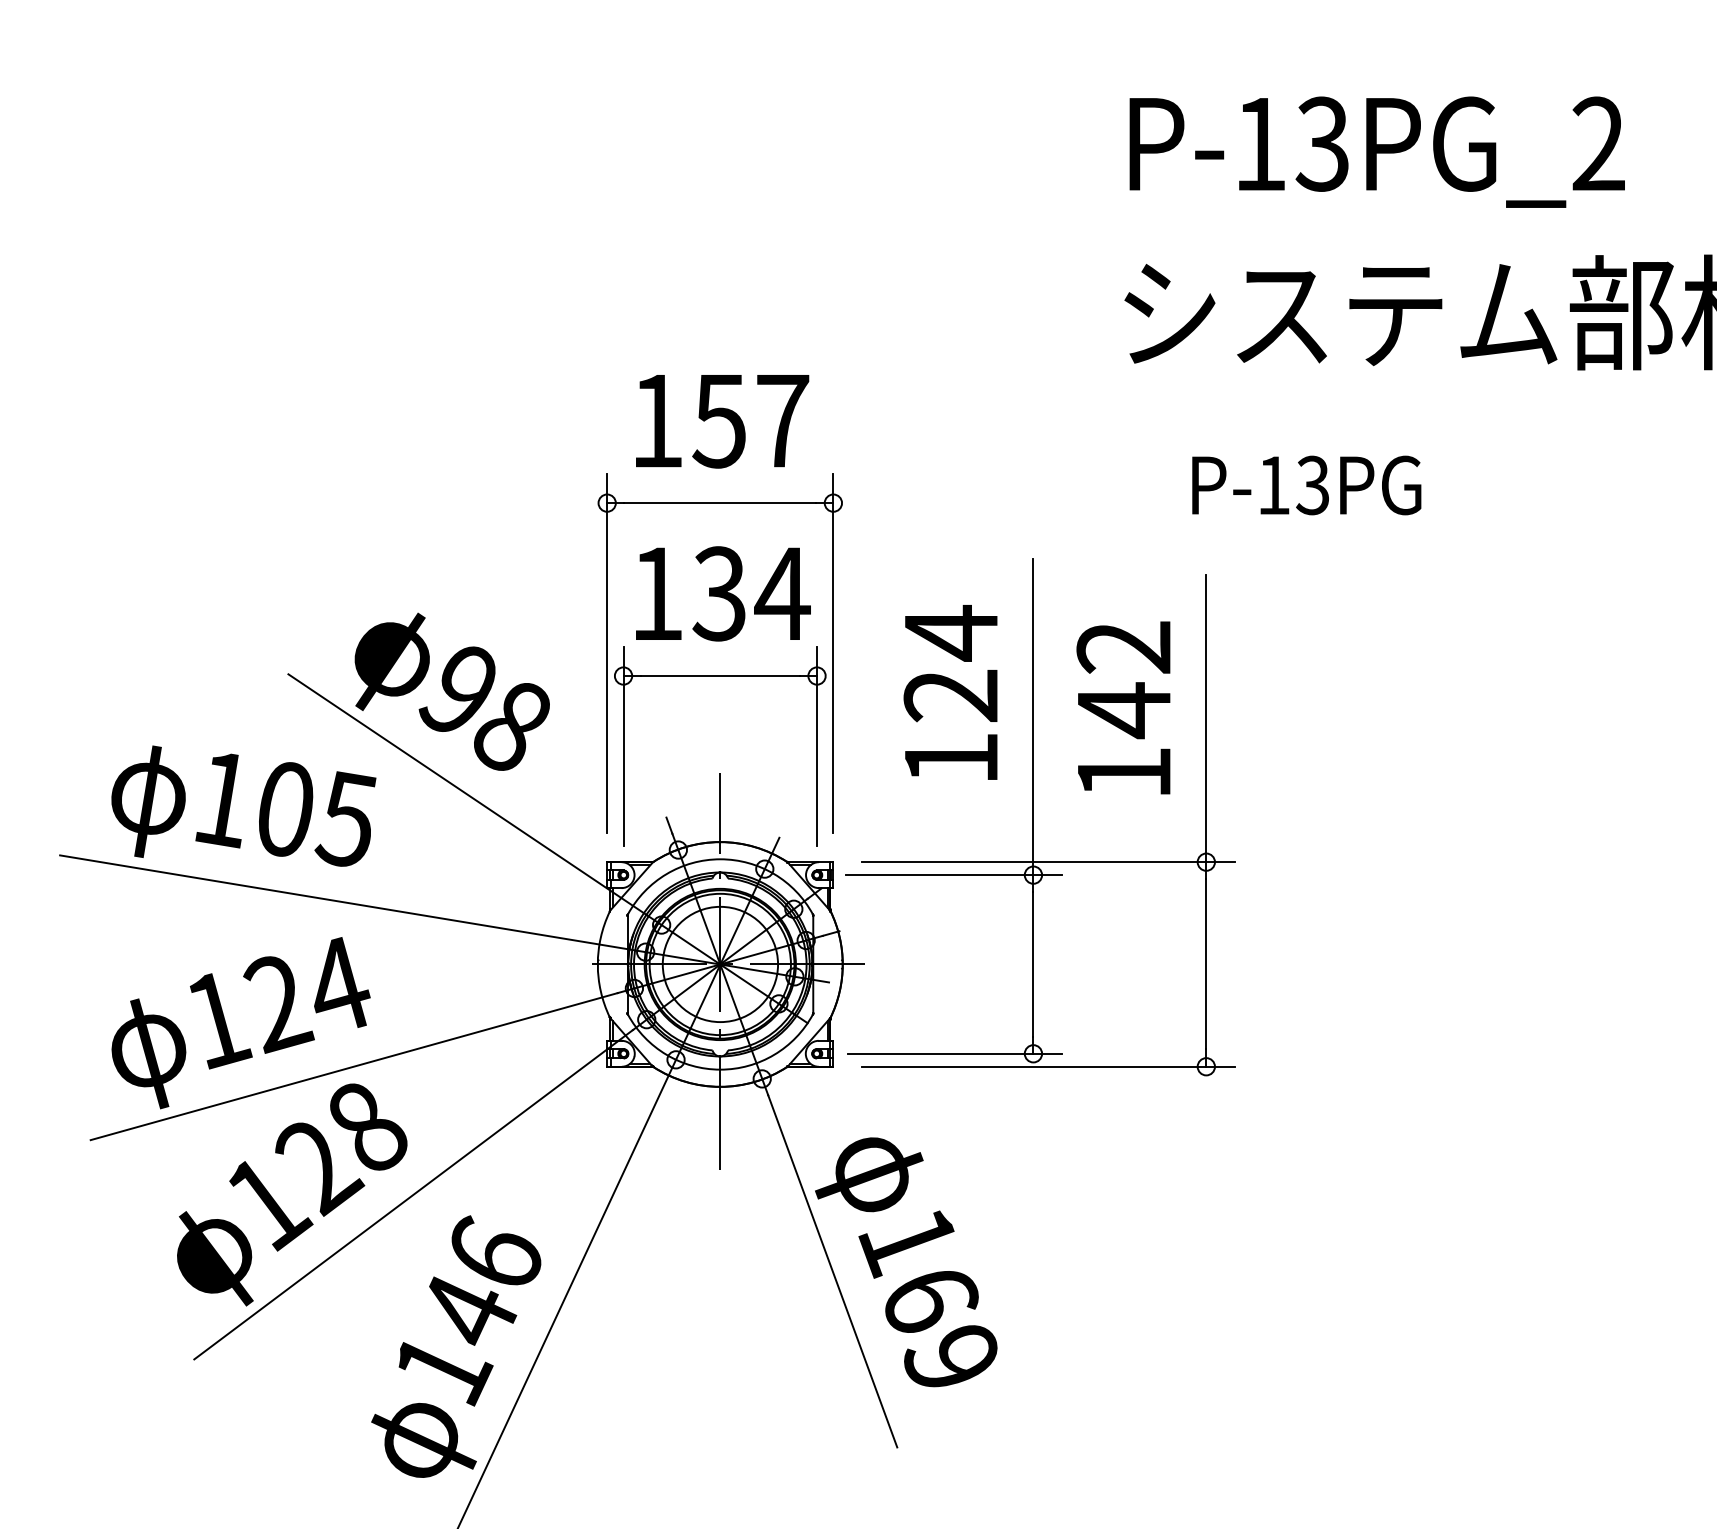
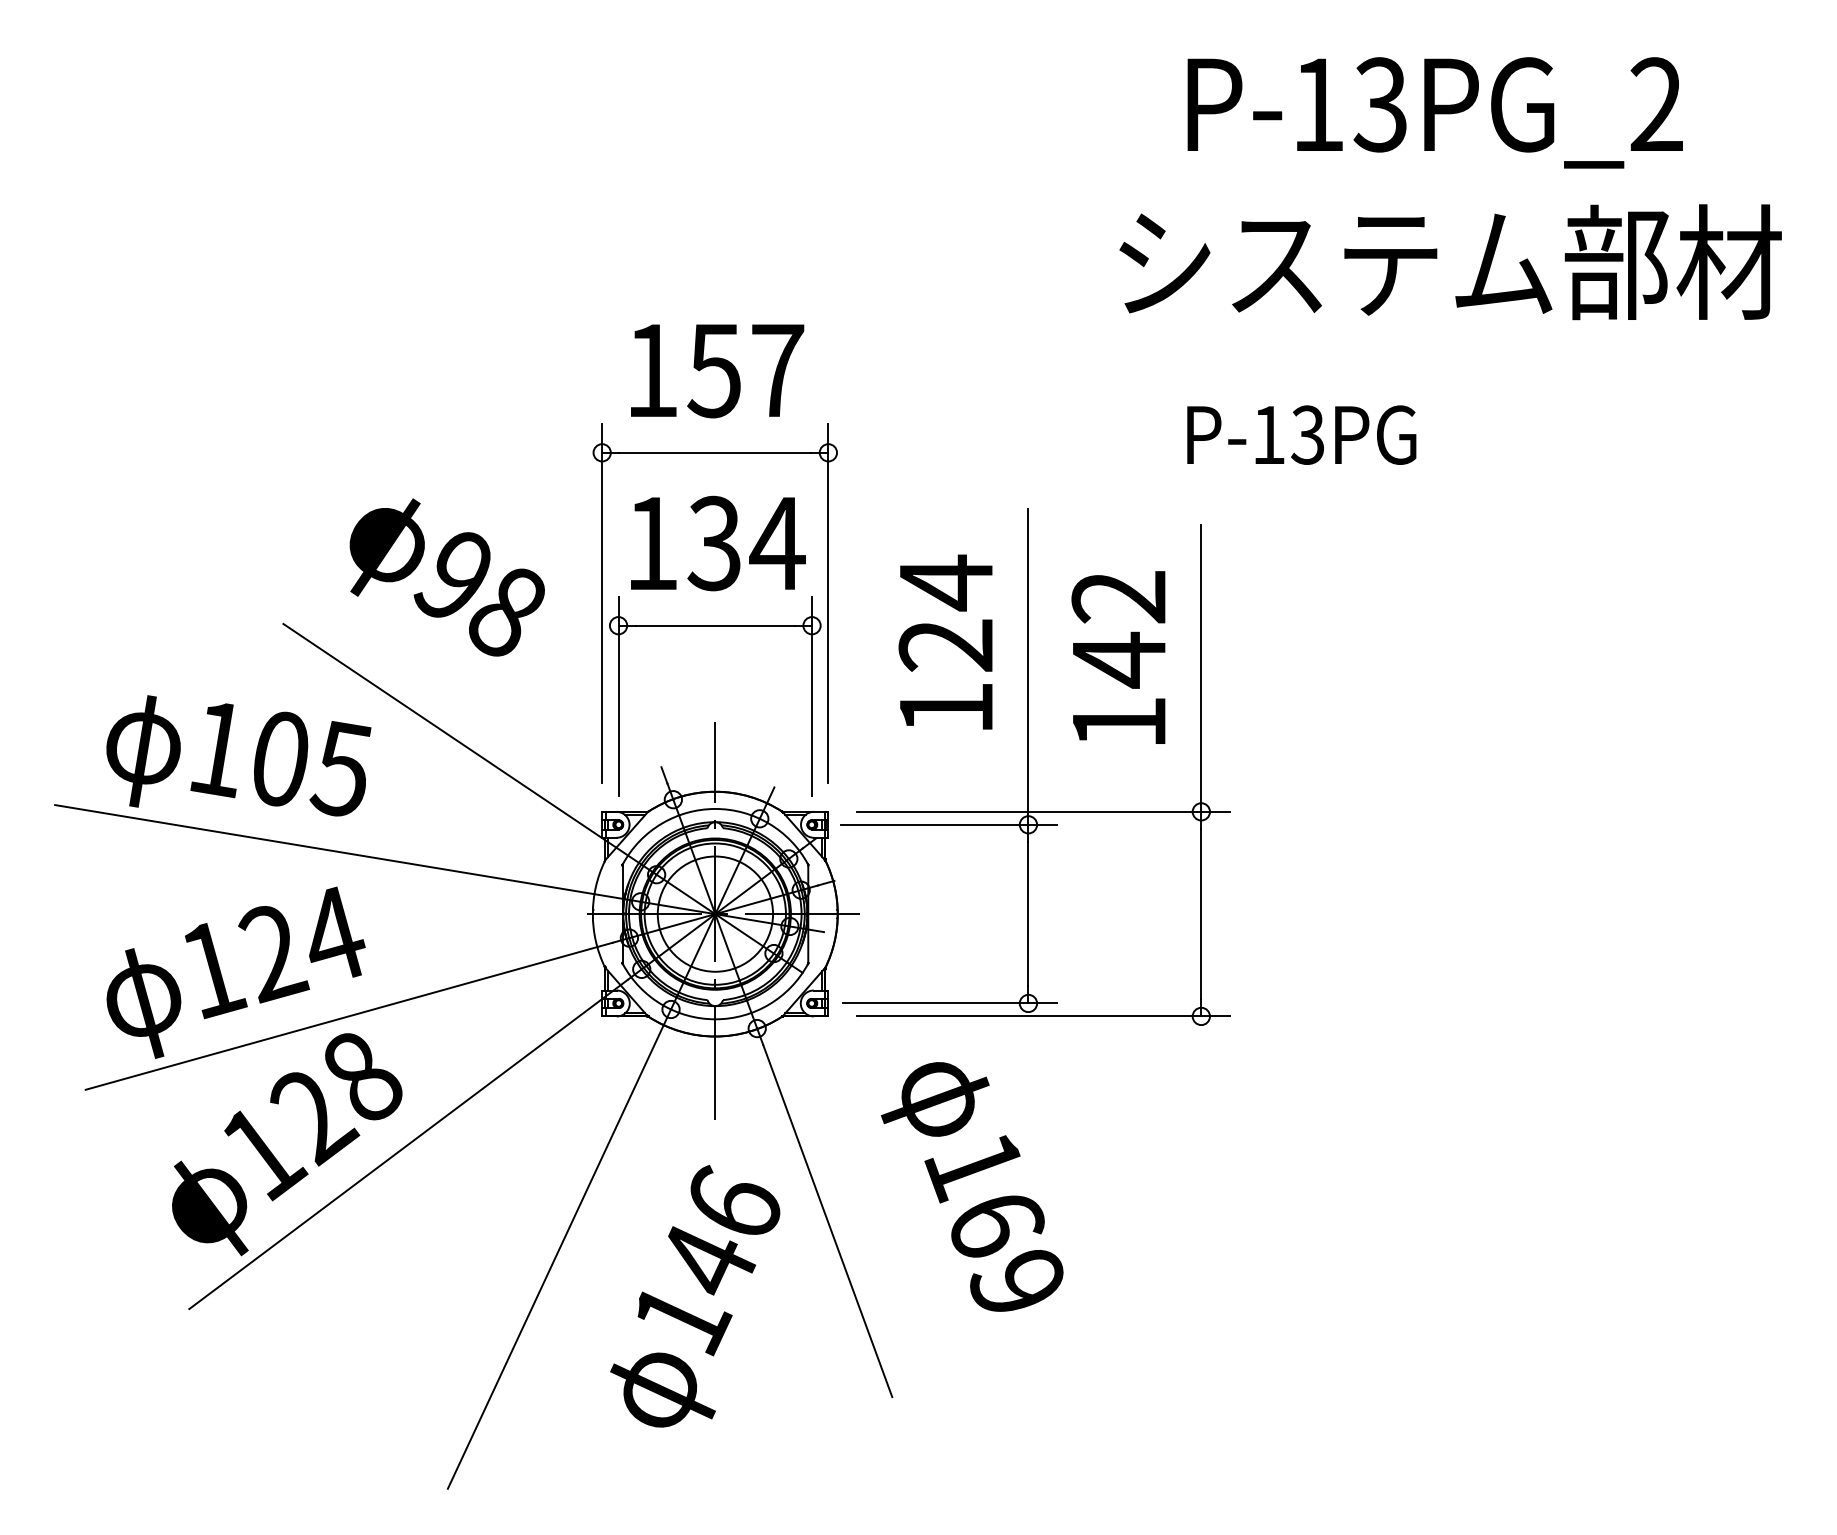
text: (1376, 151) -> (1434, 112), moved
text: (451, 691) -> (446, 577), moved
text: (906, 1261) -> (972, 1186), moved
text: (456, 1346) -> (695, 1296), moved

